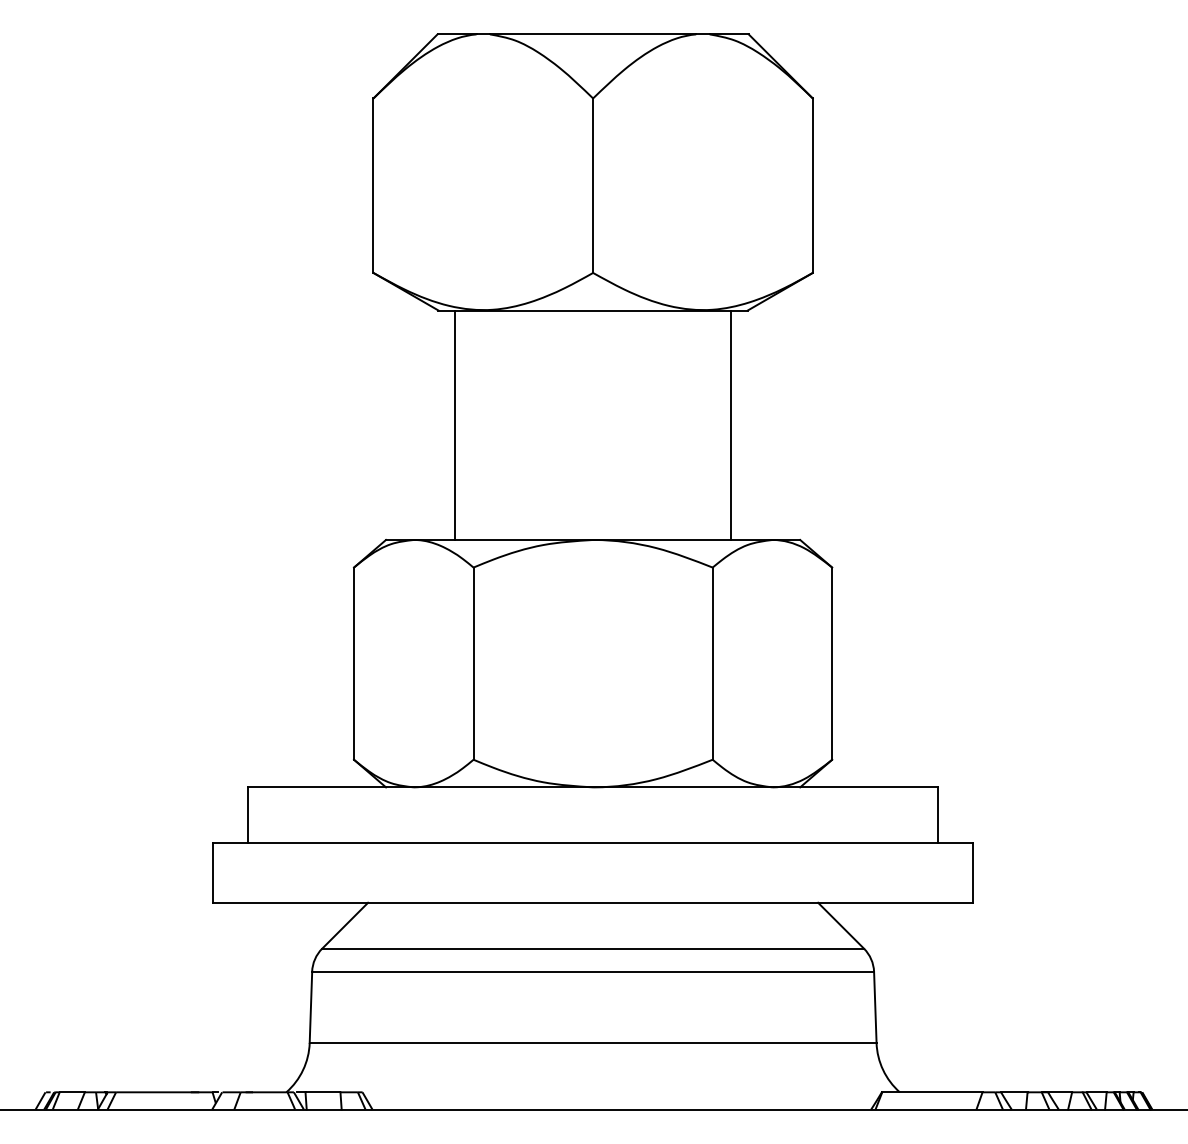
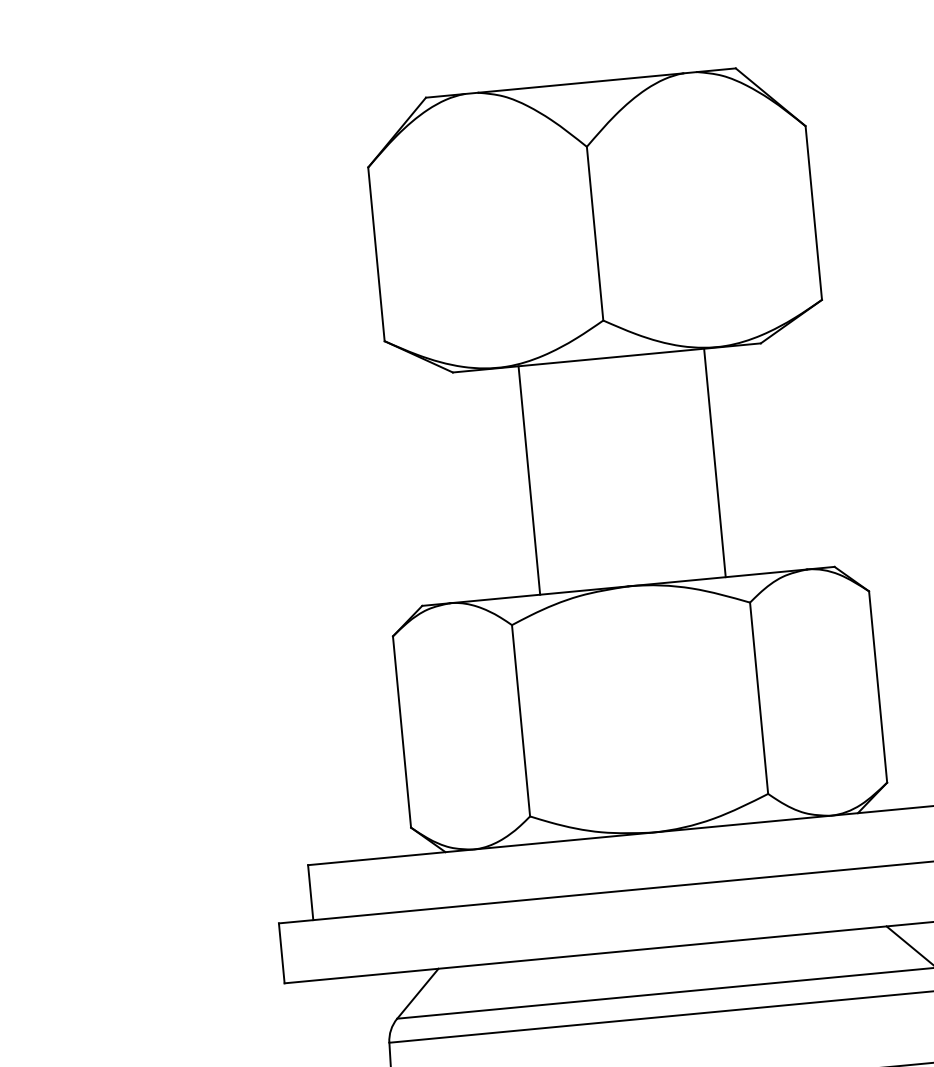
line: (455, 424) -> (529, 479), moved
line: (730, 424) -> (714, 462), moved

